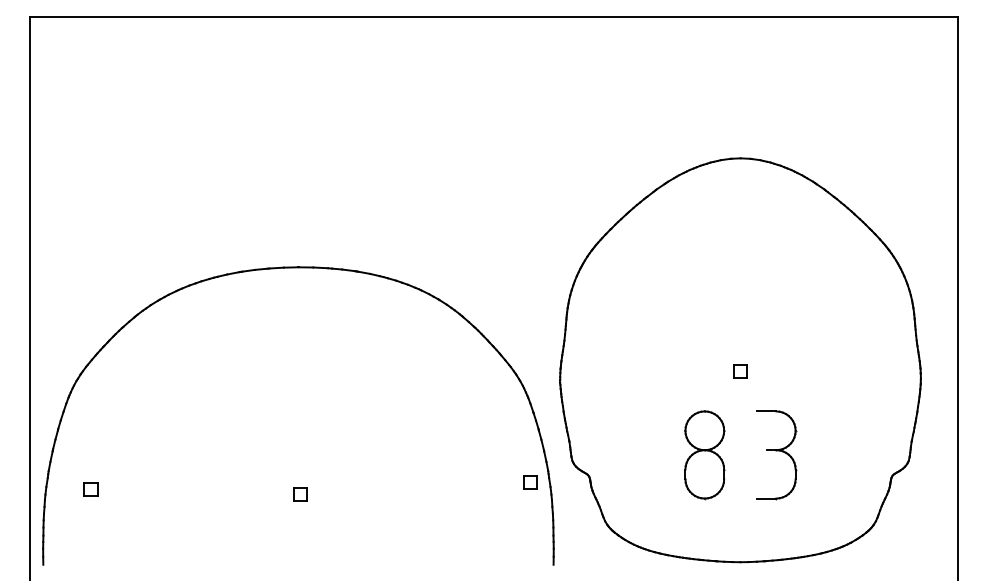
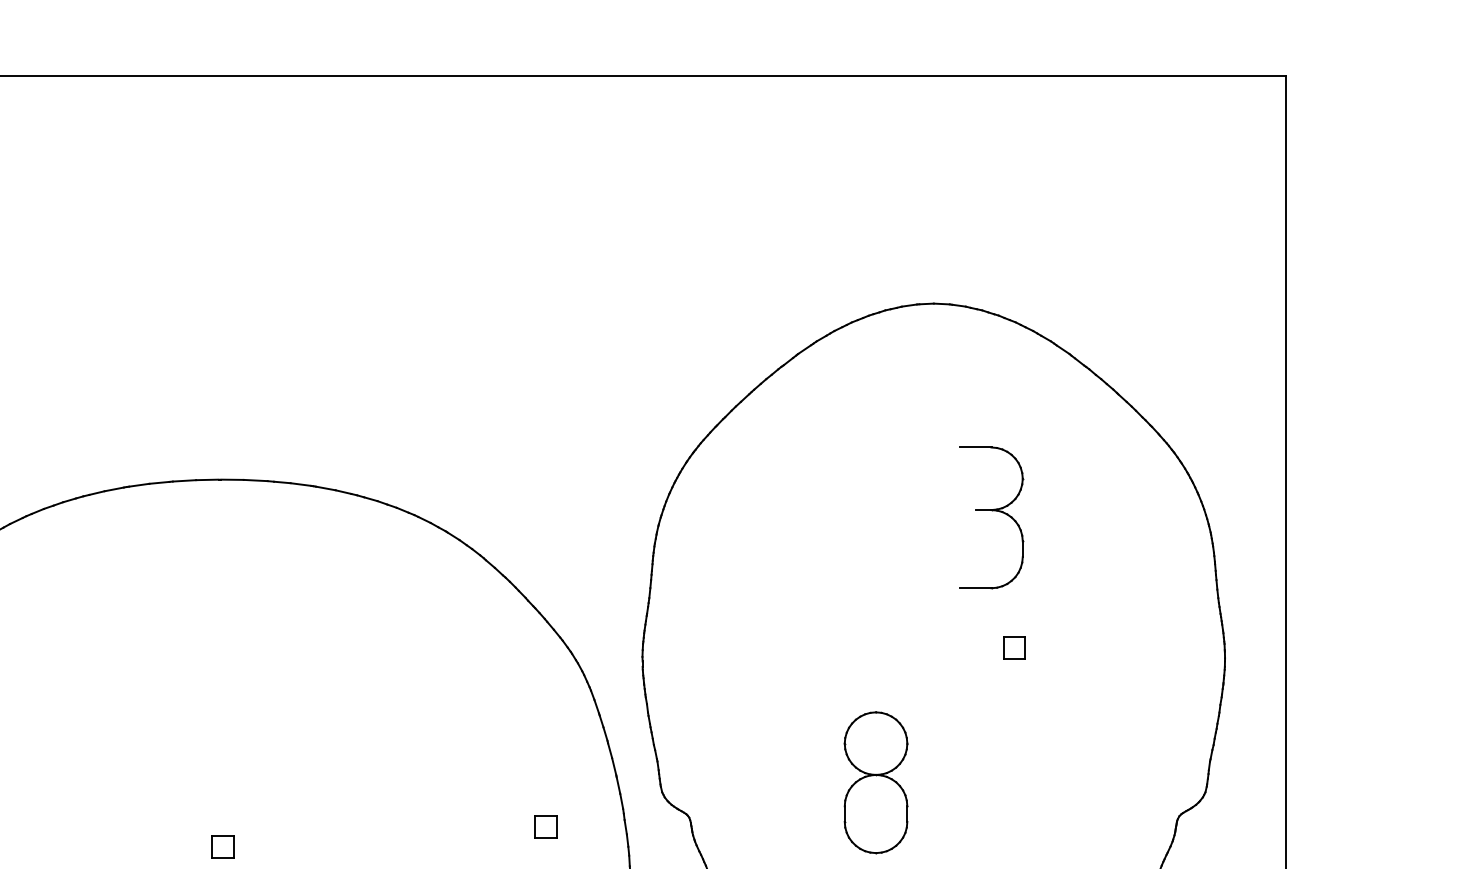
part: (740, 371) -> (1014, 647), moved
part: (776, 455) -> (991, 518), moved
part: (530, 482) -> (546, 827), moved

